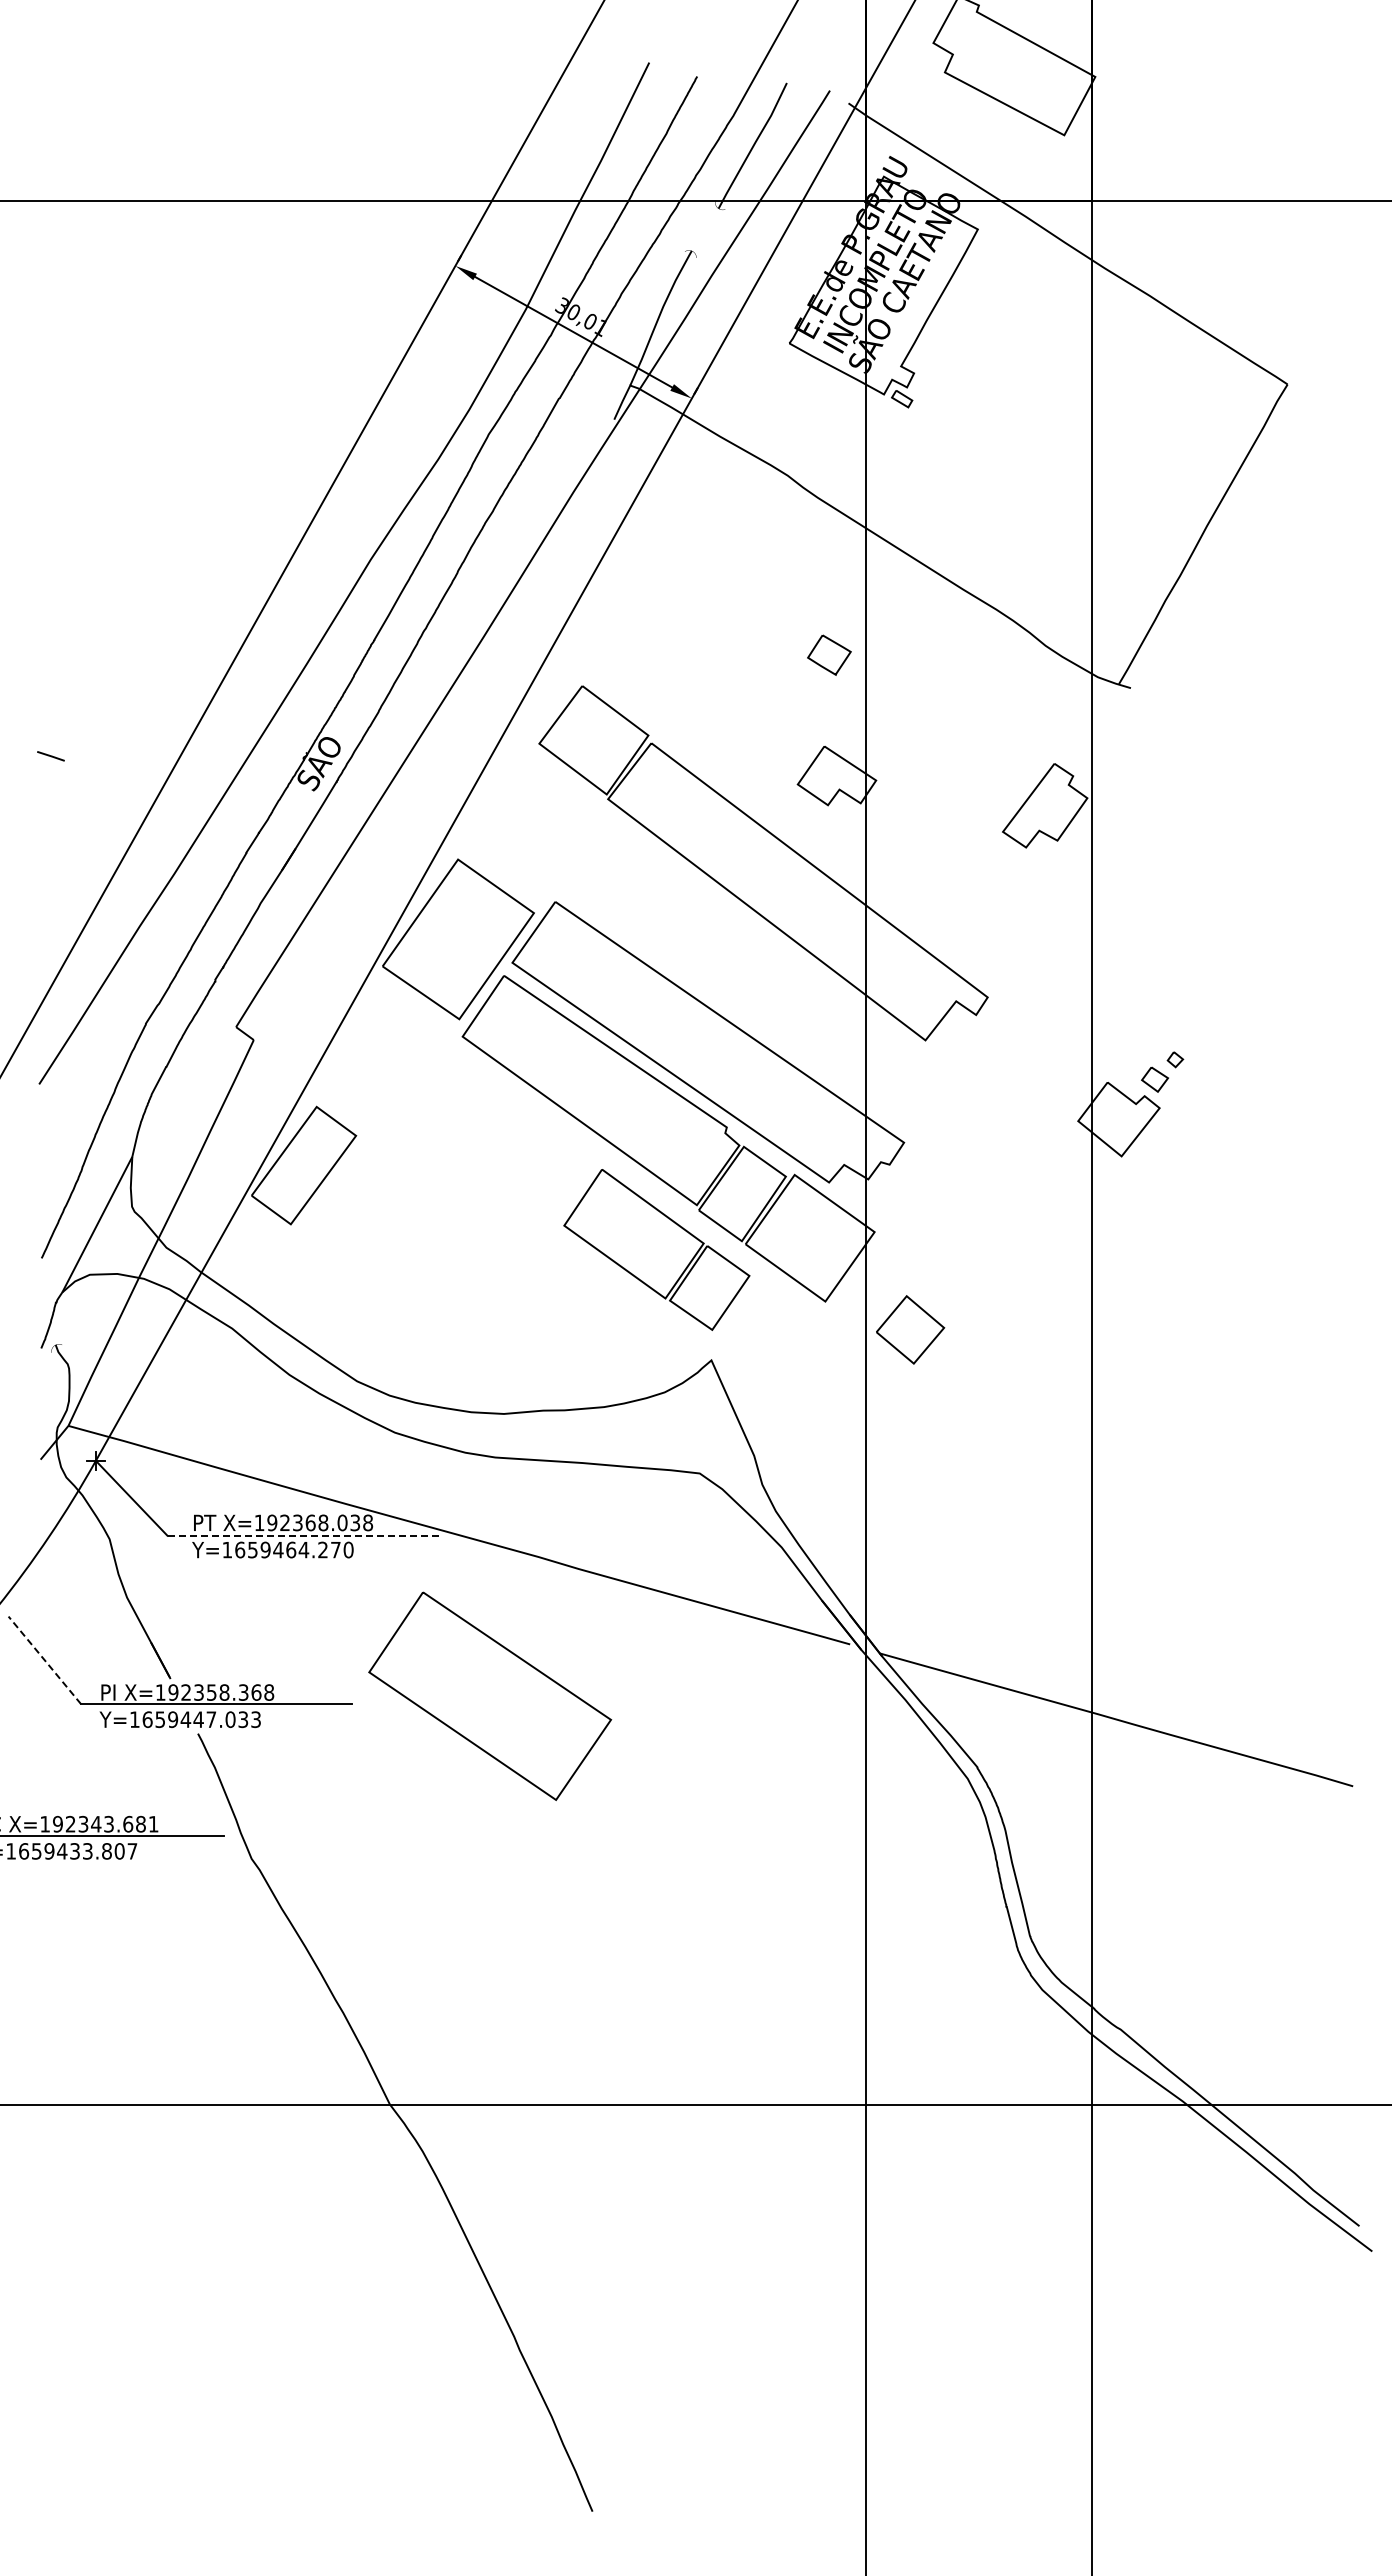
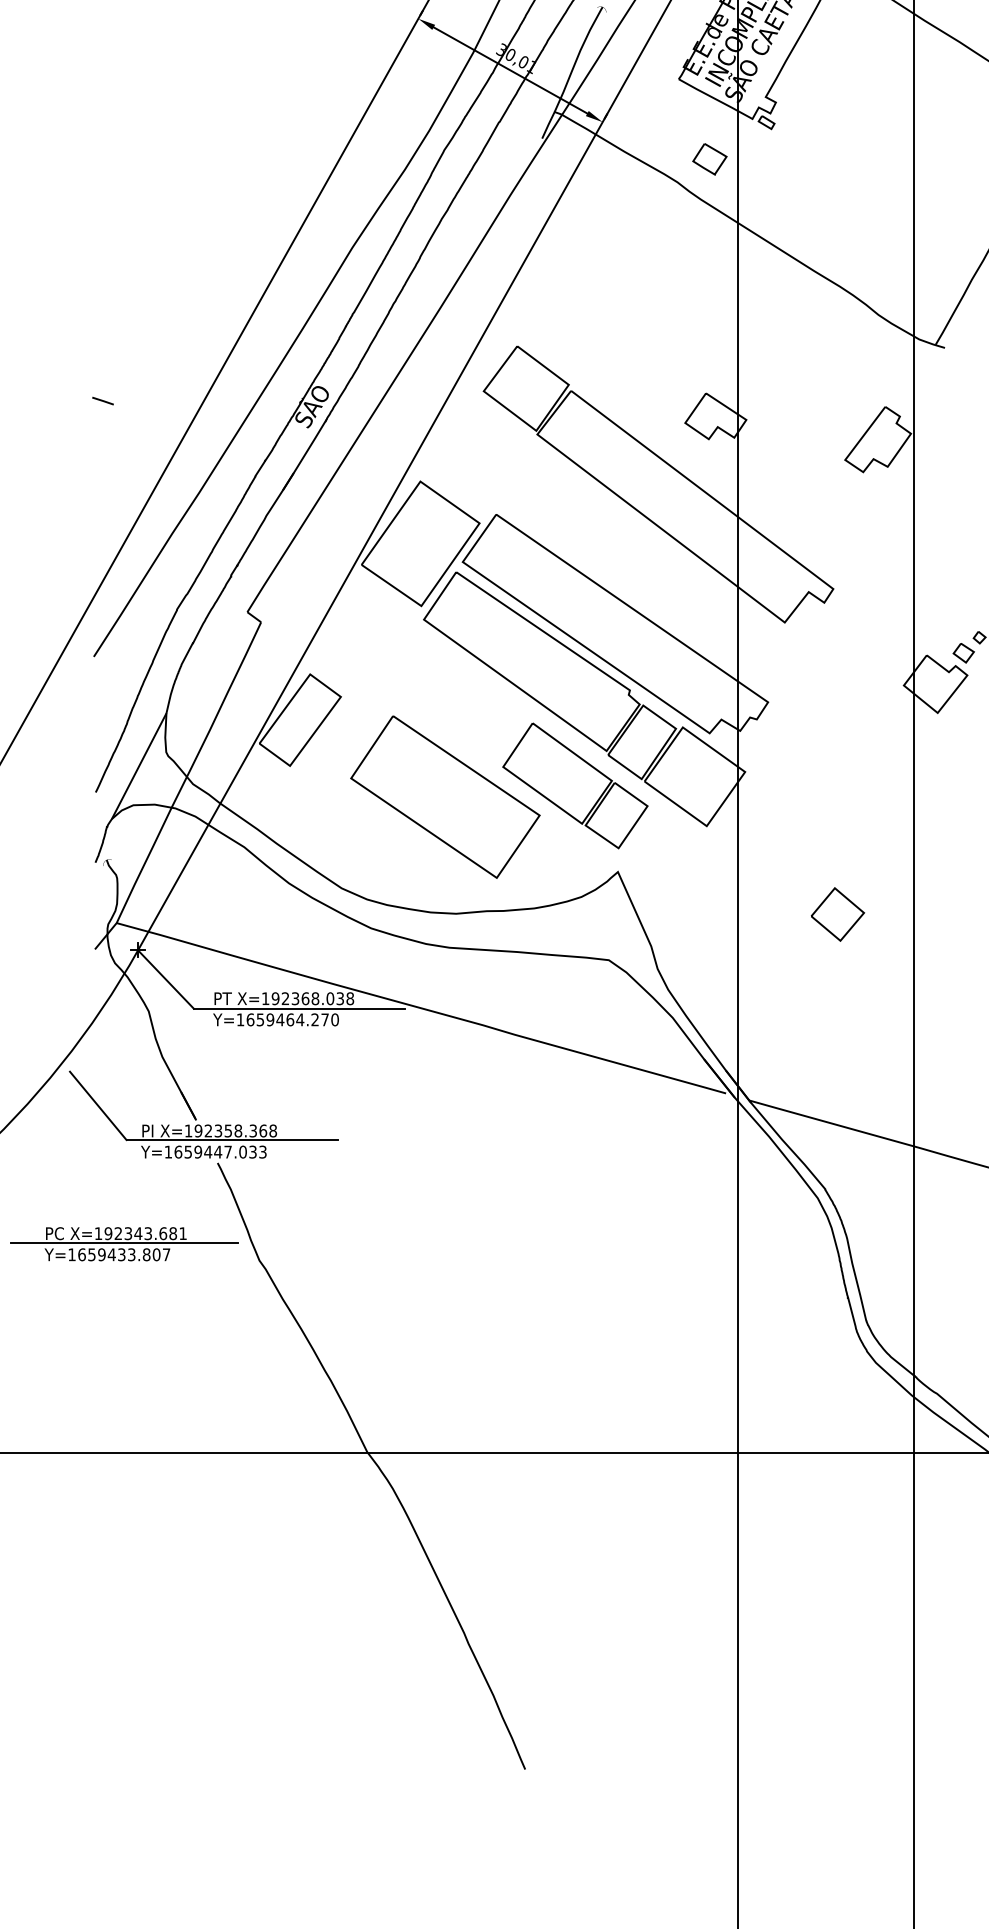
part: (829, 654) -> (709, 158), moved
part: (910, 1329) -> (837, 914), moved
line: (303, 1535) -> (299, 1008), dashed -> solid
line: (44, 1660) -> (98, 1105), dashed -> solid
part: (490, 1695) -> (445, 796), moved

